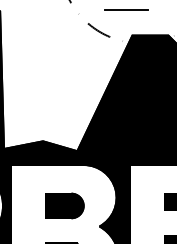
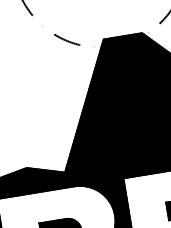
line: (126, 10) -> (92, 13), removed

